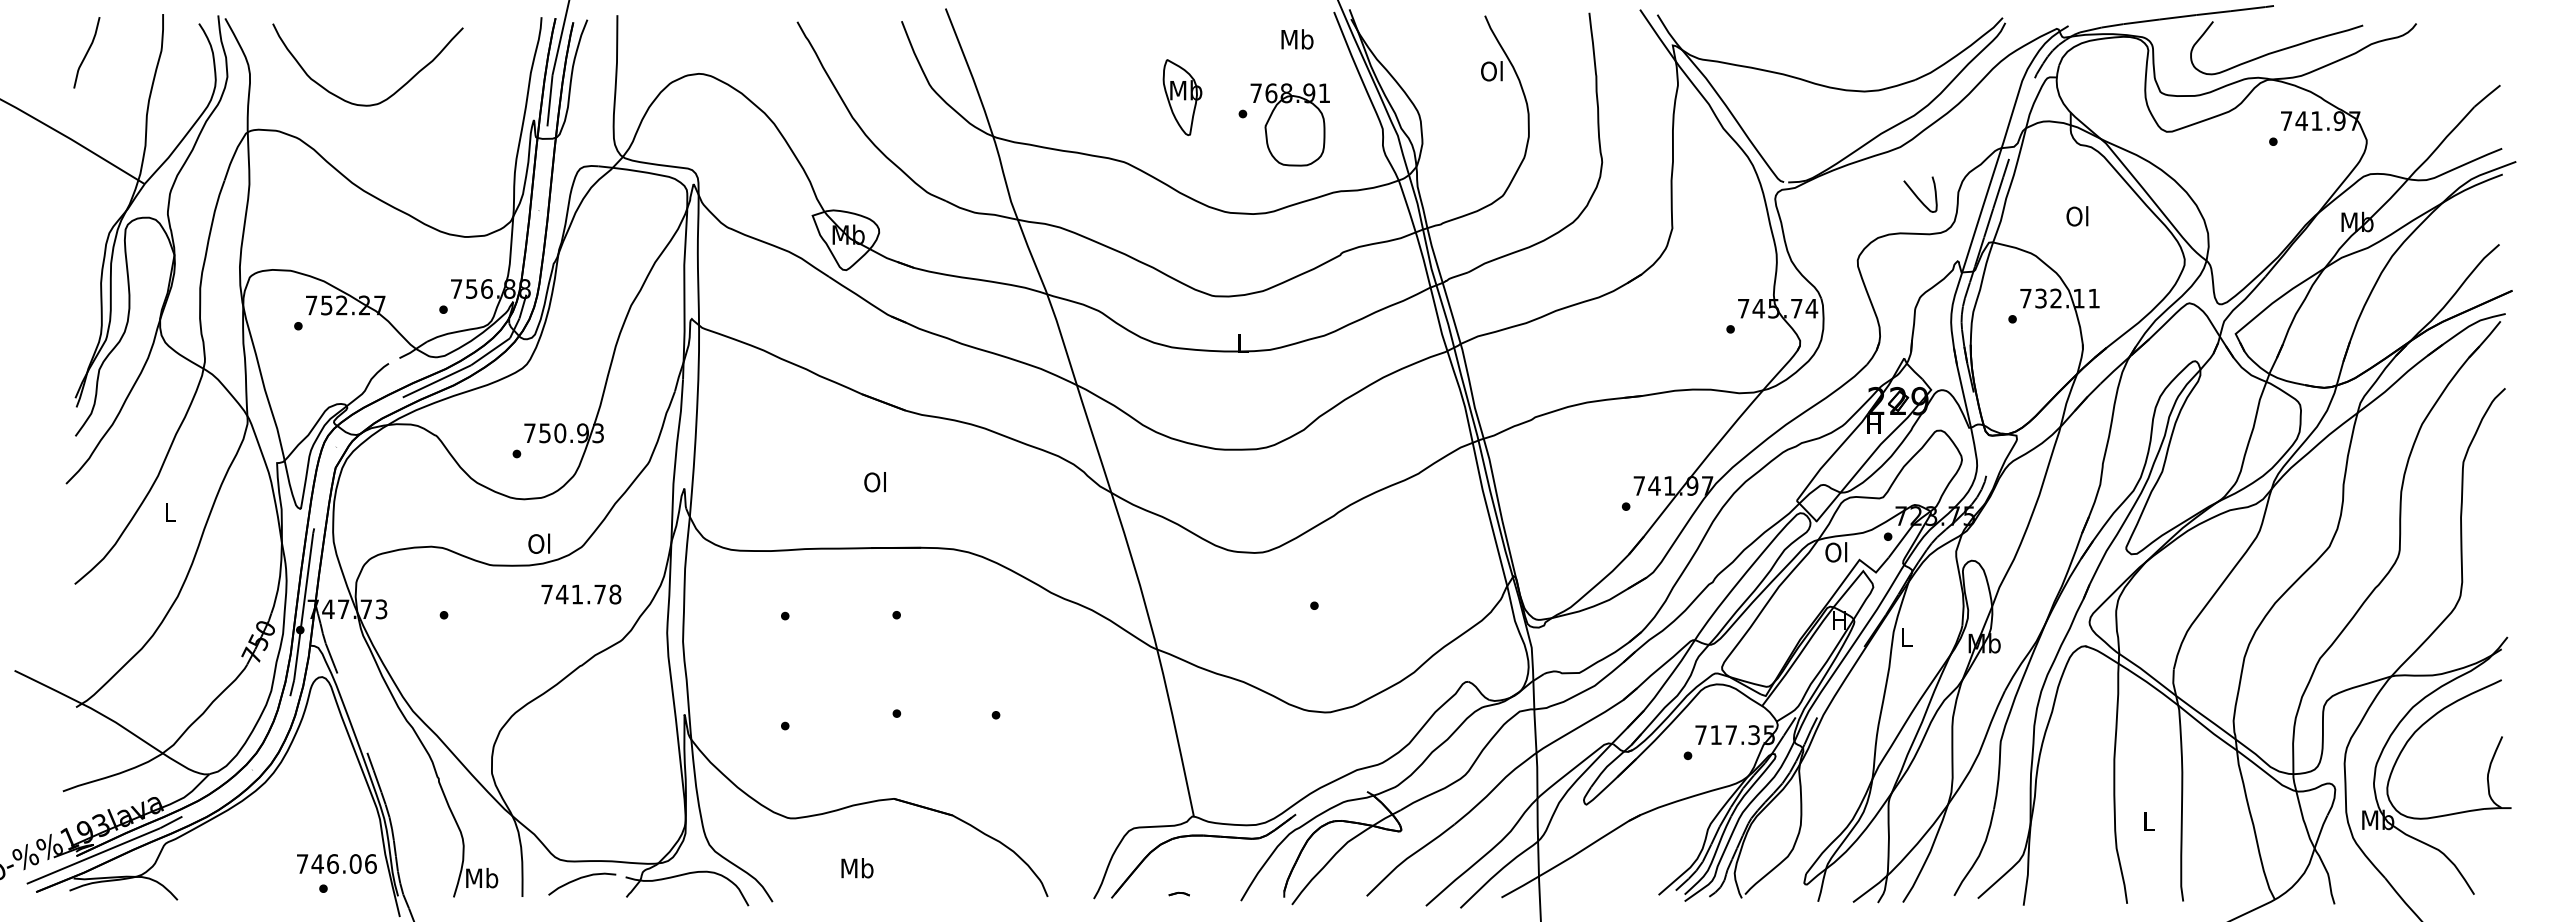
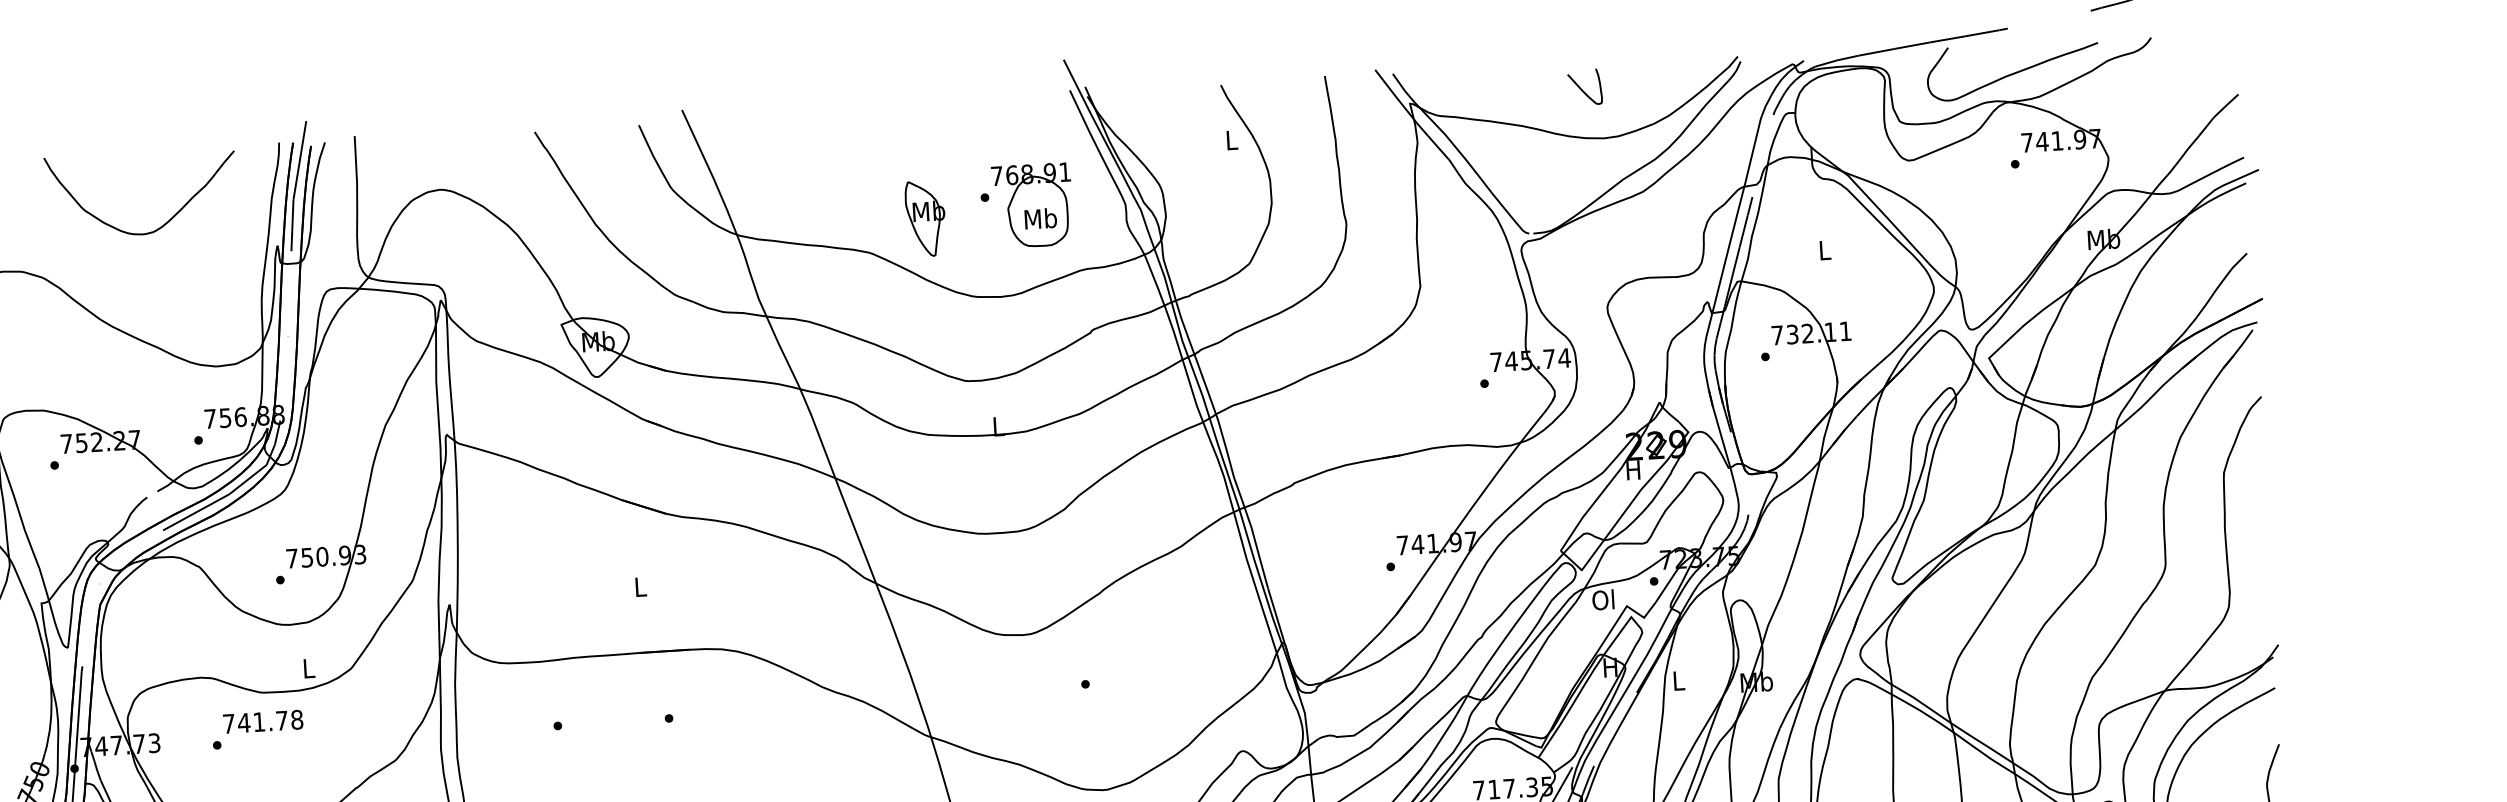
text: (1297, 39) -> (1040, 218), moved
text: (1491, 71) -> (1230, 140), Ol -> L
curve: (391, 94) -> (166, 221), moved
part: (1182, 97) -> (925, 218), moved
curve: (1917, 195) -> (1582, 88), moved
text: (2077, 216) -> (1824, 250), Ol -> L
text: (874, 482) -> (639, 587), Ol -> L
text: (539, 543) -> (308, 668), Ol -> L
text: (581, 594) -> (263, 721), moved

